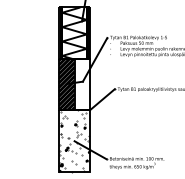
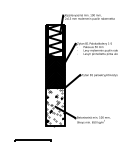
hatch: (82, 83) -> (60, 71), added

